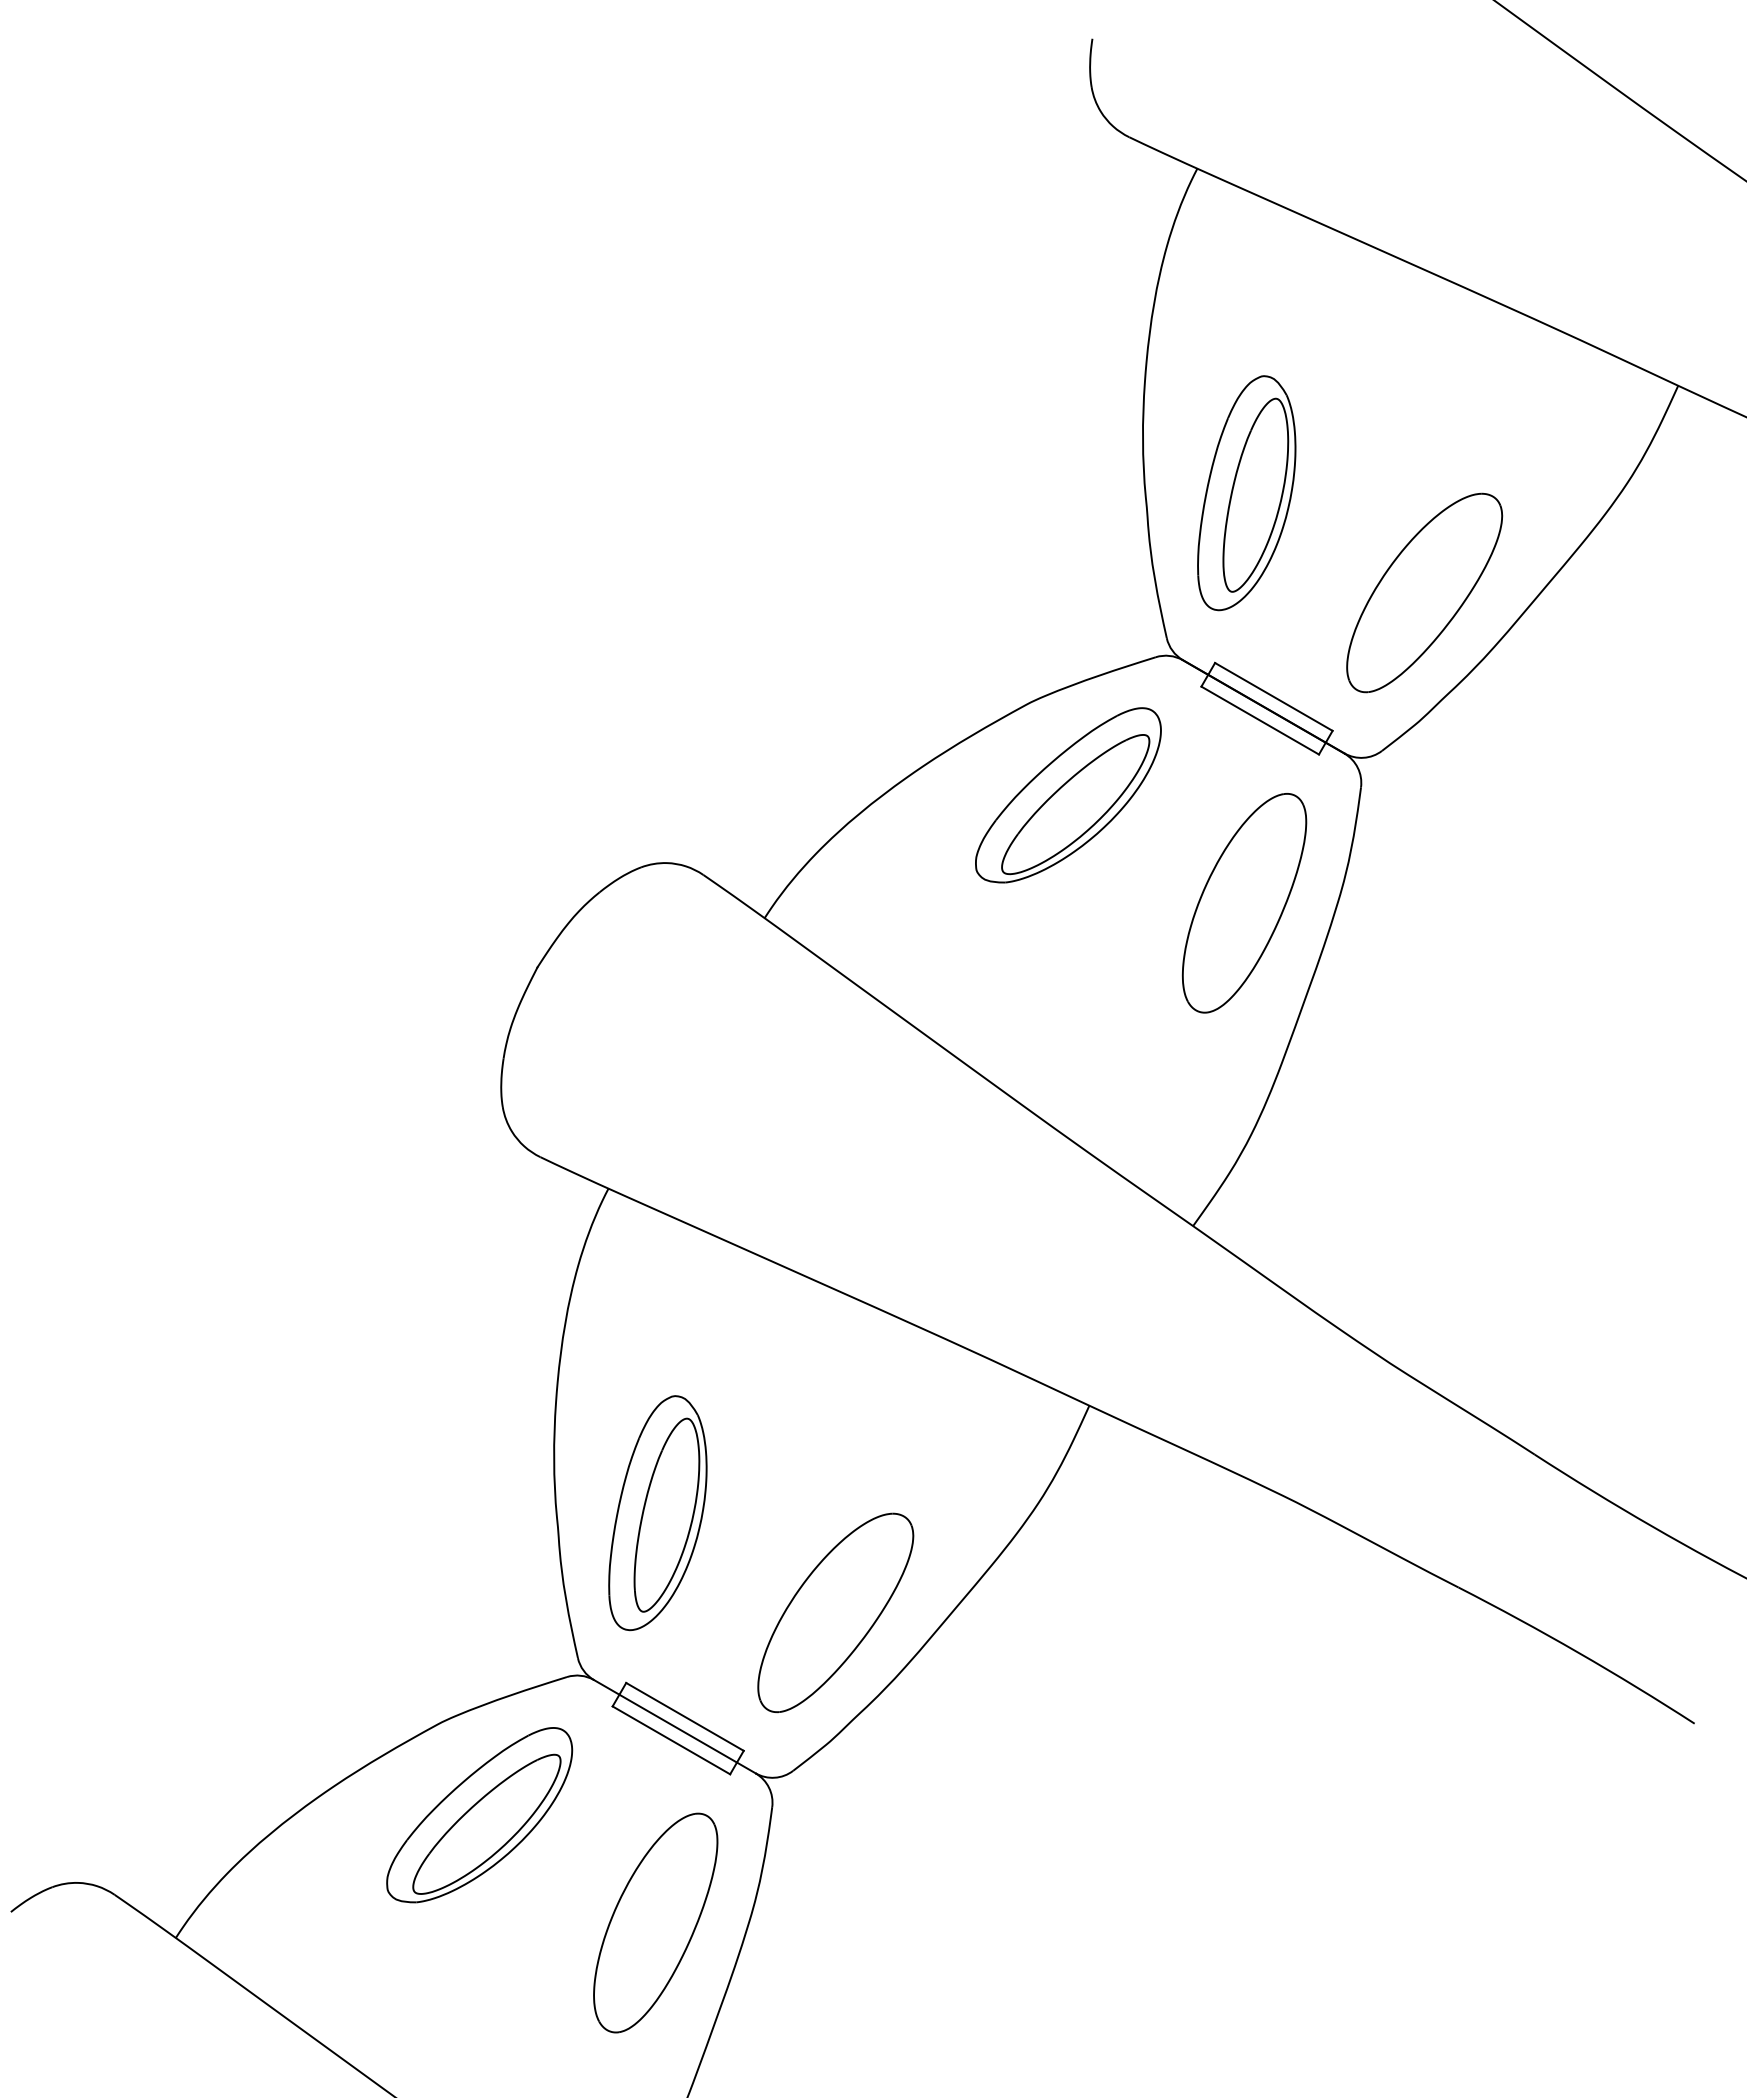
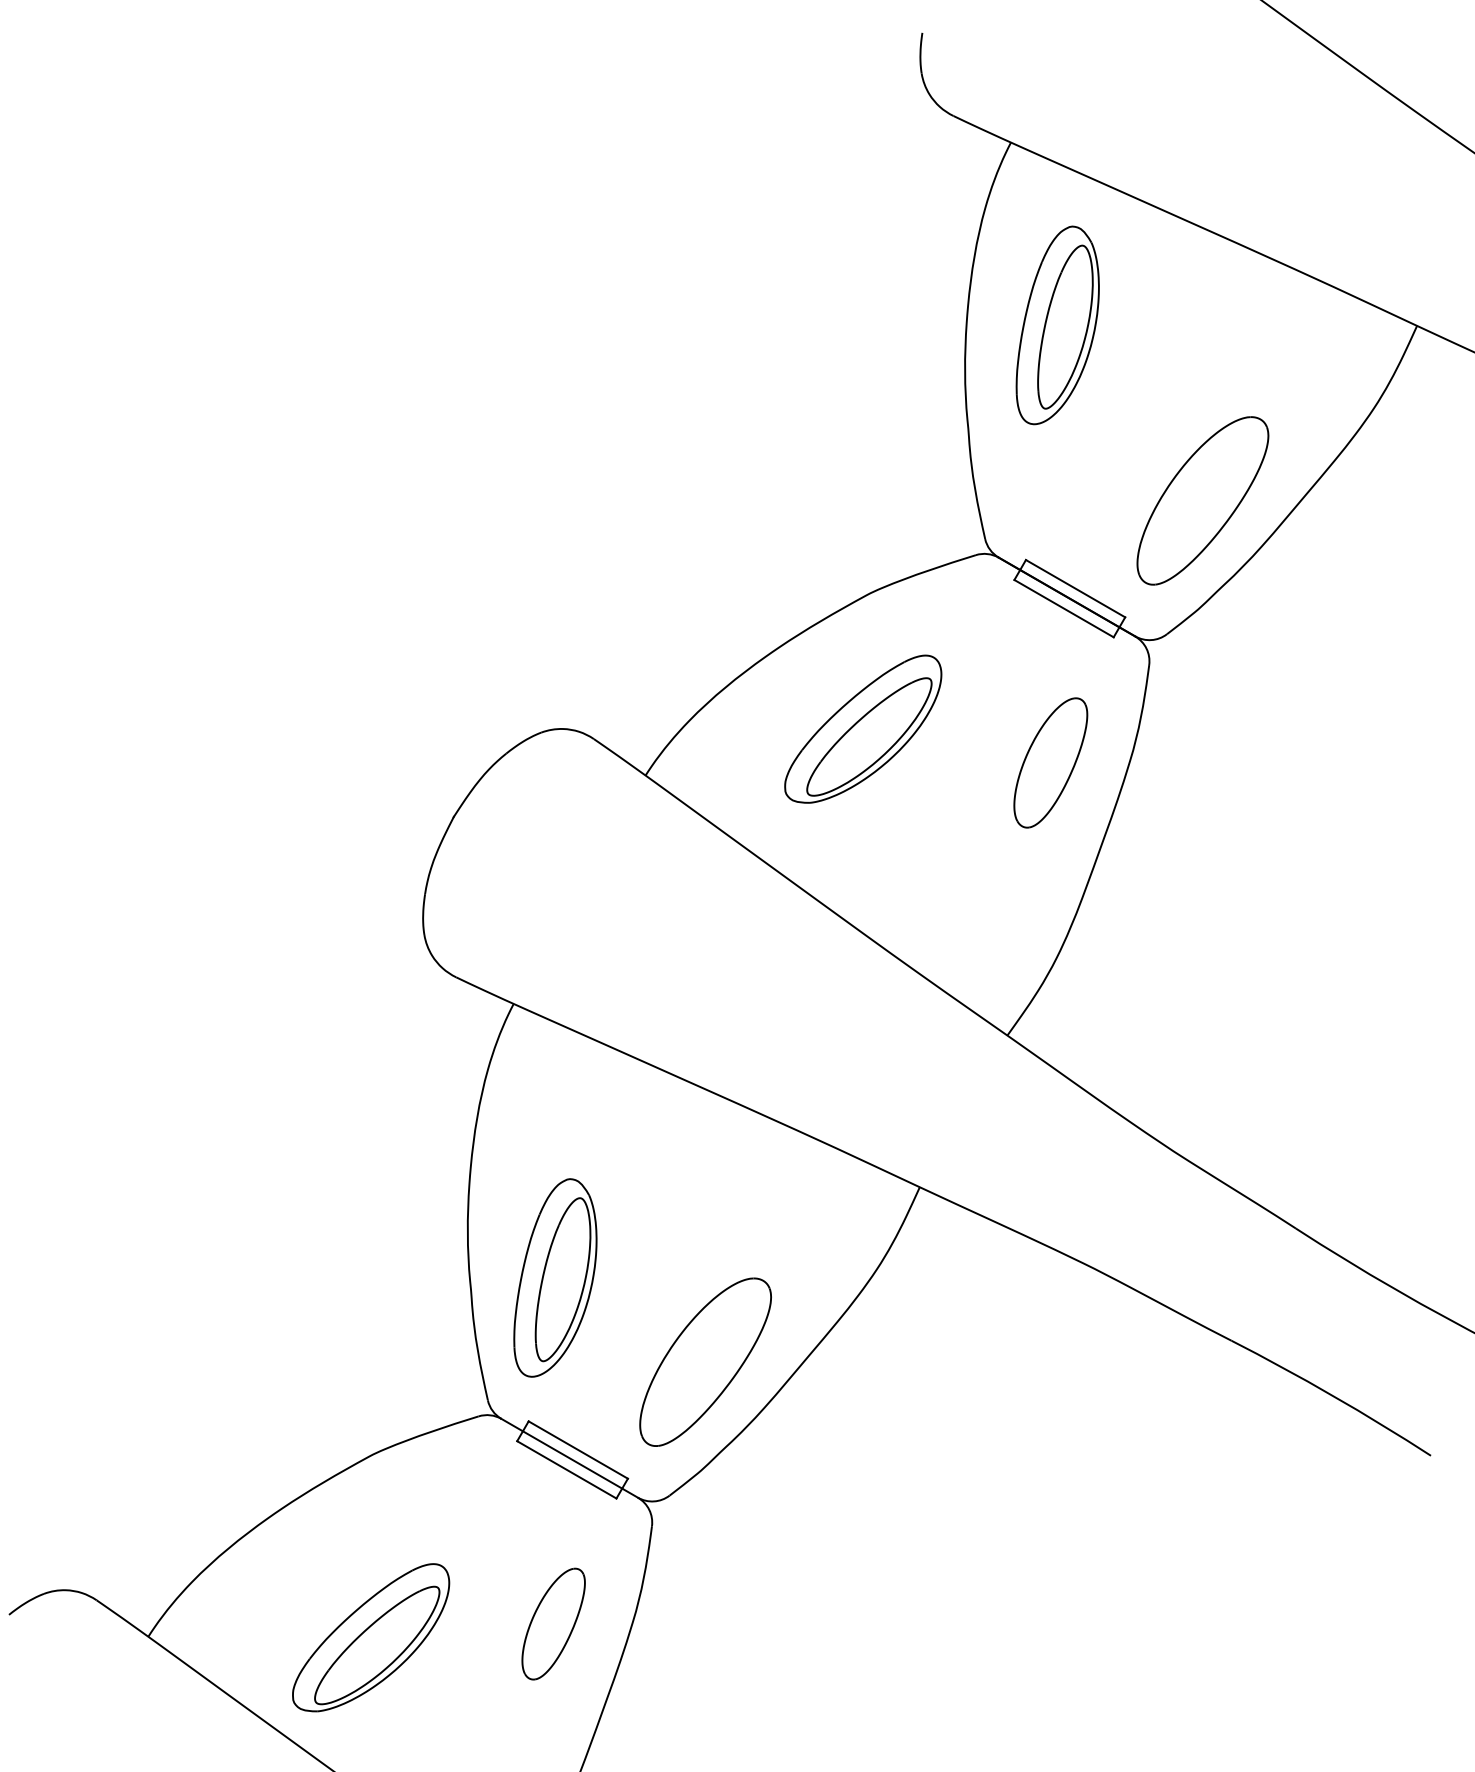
part: (1246, 493) -> (1057, 325), moved
part: (1068, 795) -> (863, 729), moved
part: (1244, 903) -> (1050, 763), size x0.7
part: (479, 1815) -> (370, 1638), moved
part: (655, 1922) -> (553, 1623), size x0.6

